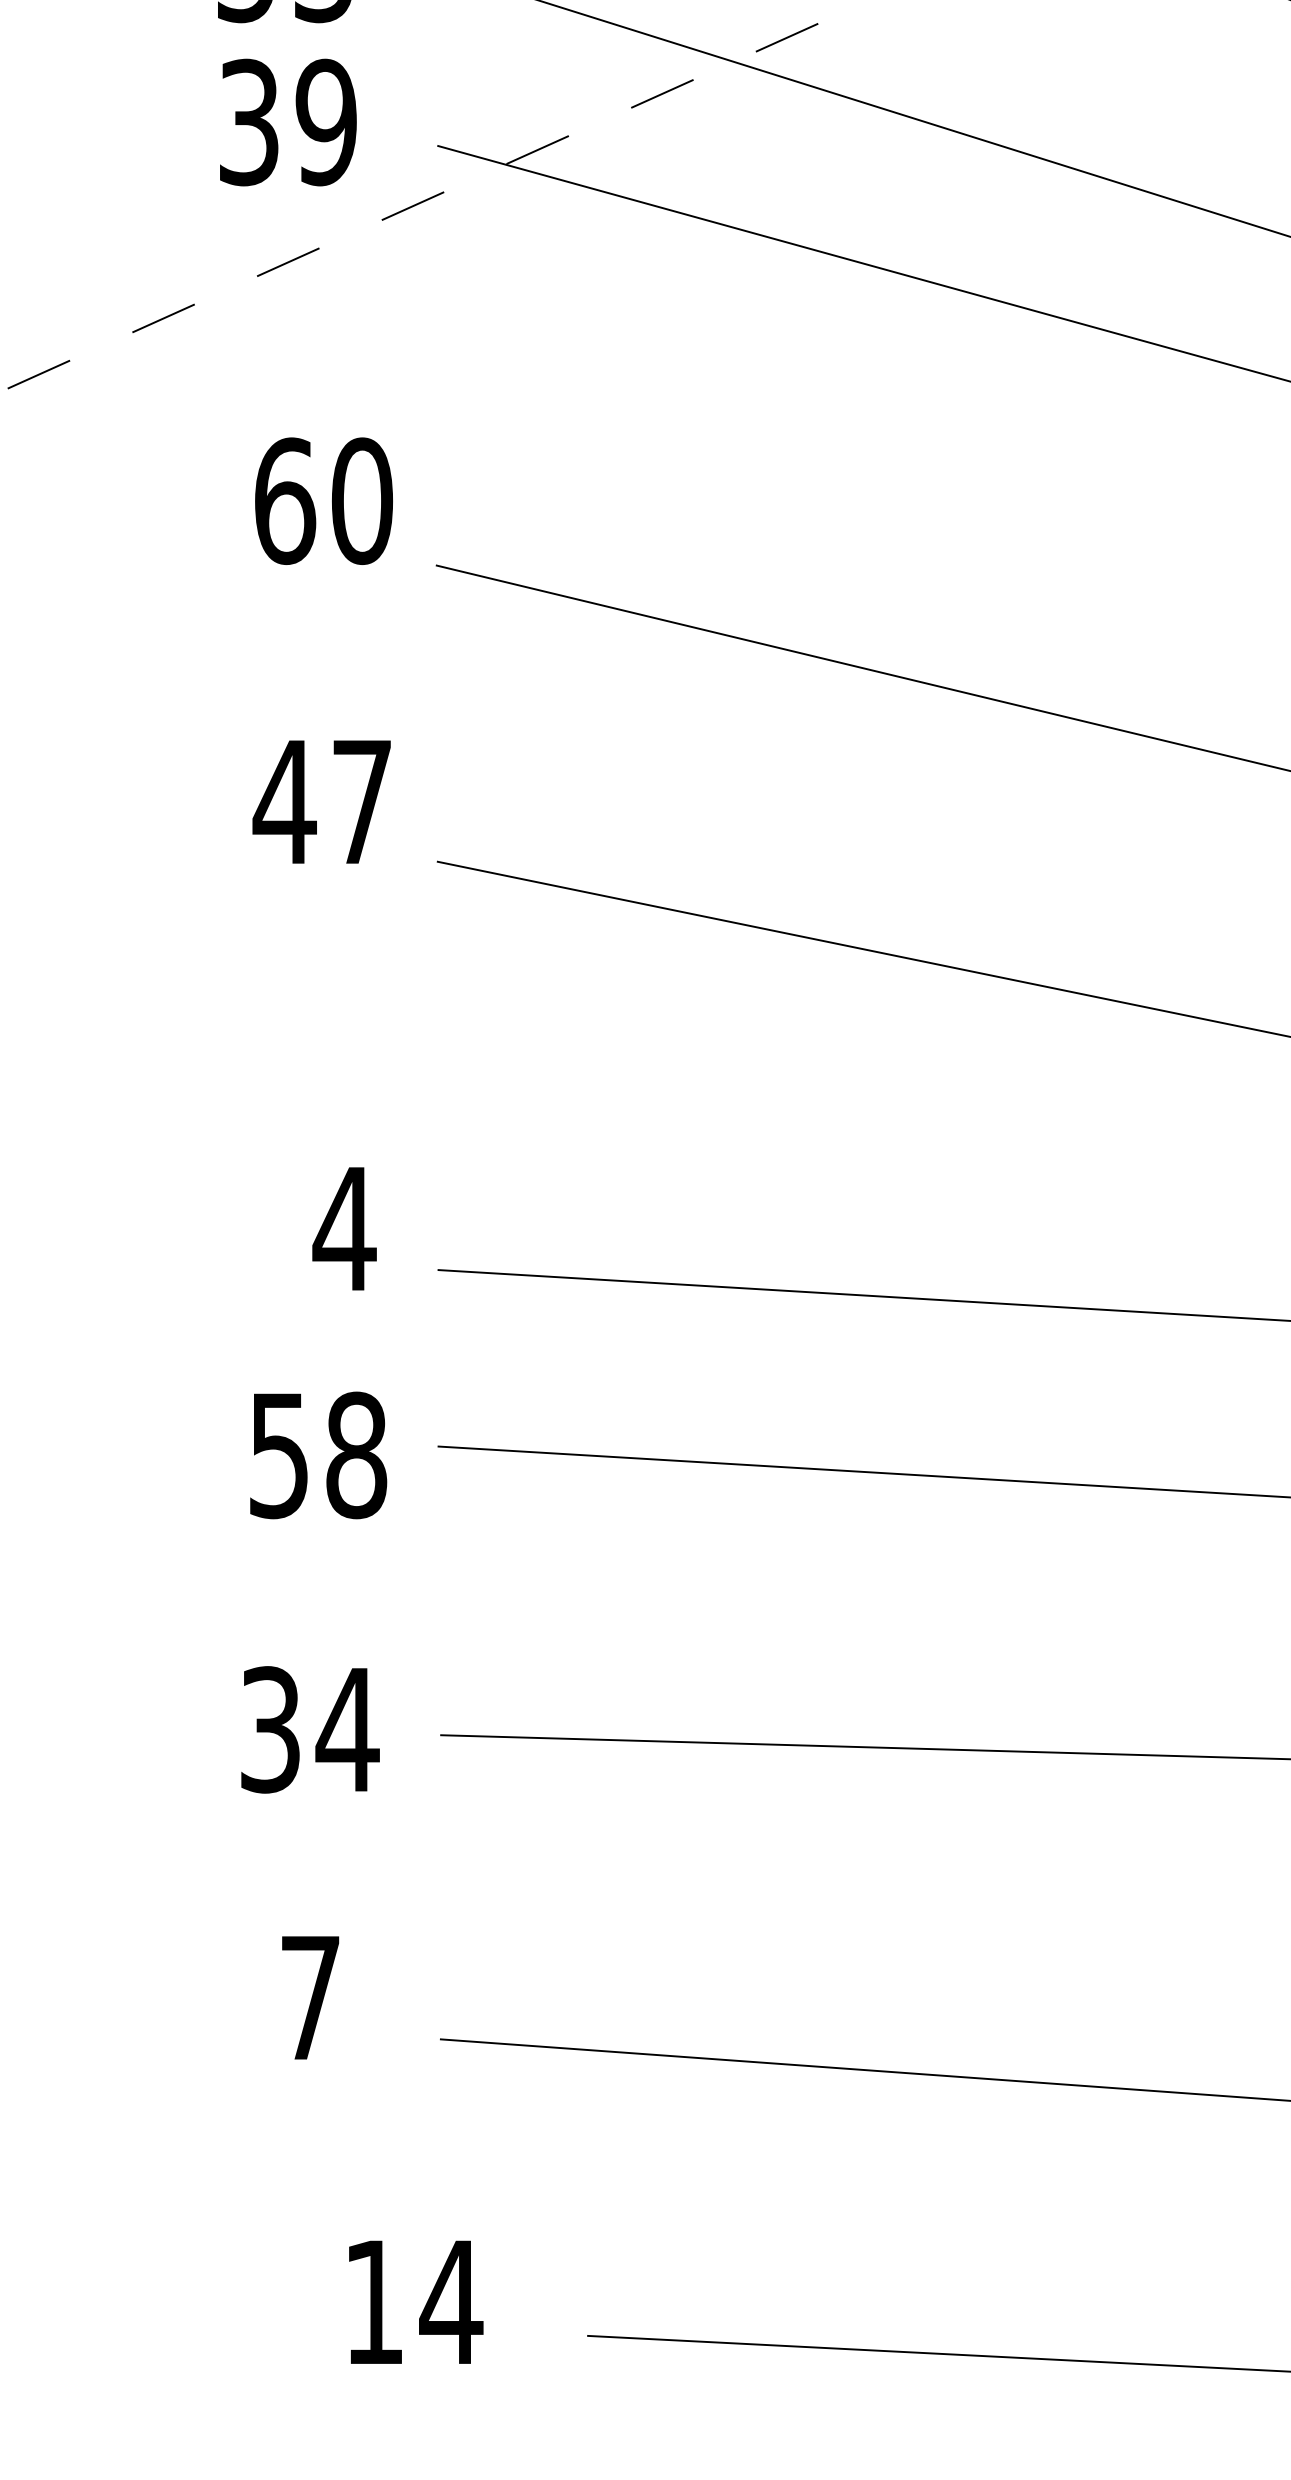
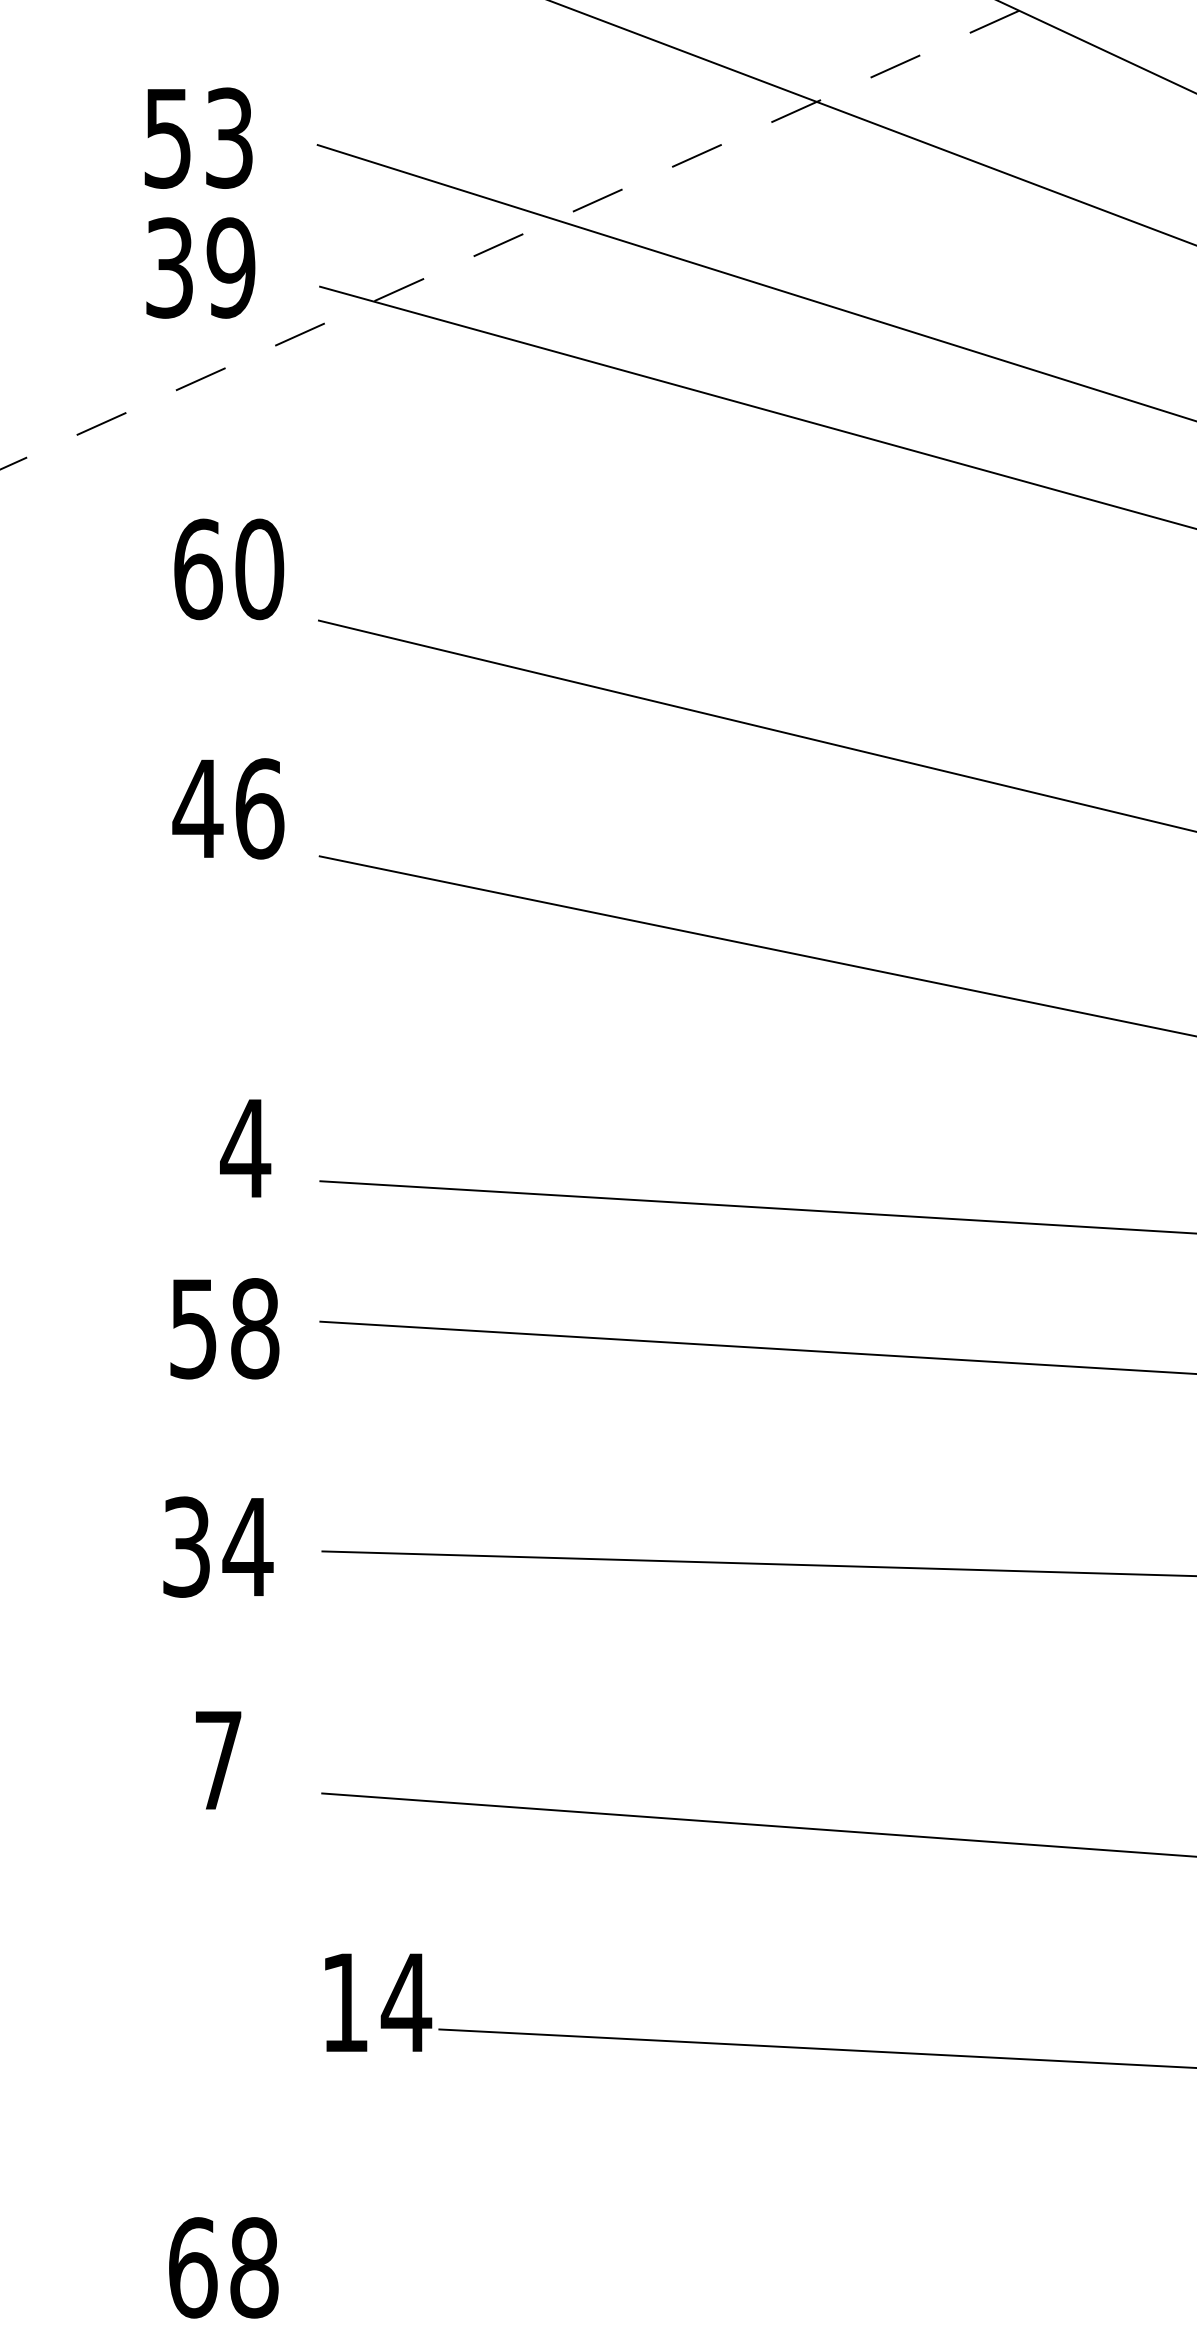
text: (362, 801) -> (259, 808), 47 -> 46
text: (416, 2302) -> (378, 2002), moved

